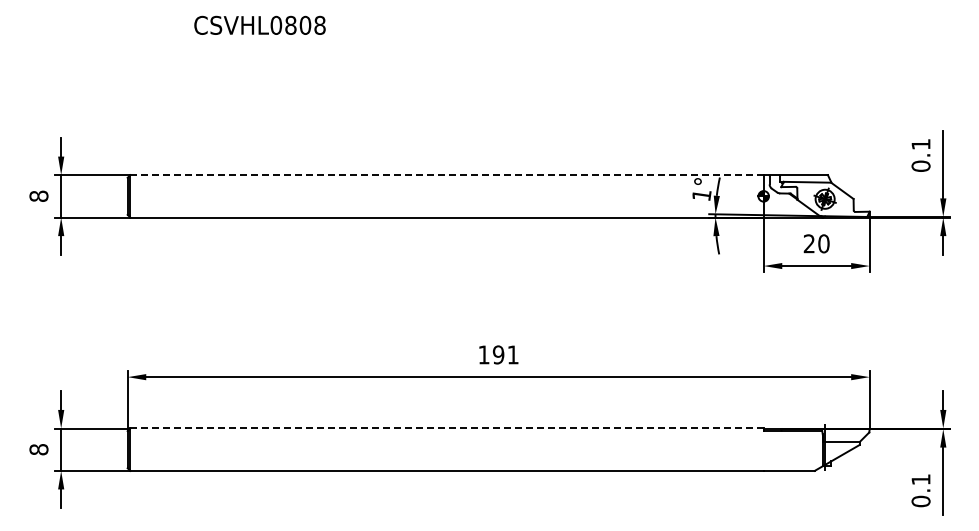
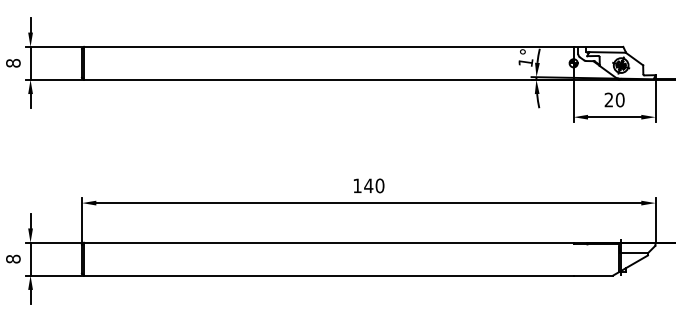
line: (447, 175) -> (329, 47), dashed -> solid
text: (505, 354) -> (374, 185), 191 -> 140
line: (447, 428) -> (329, 242), dashed -> solid

